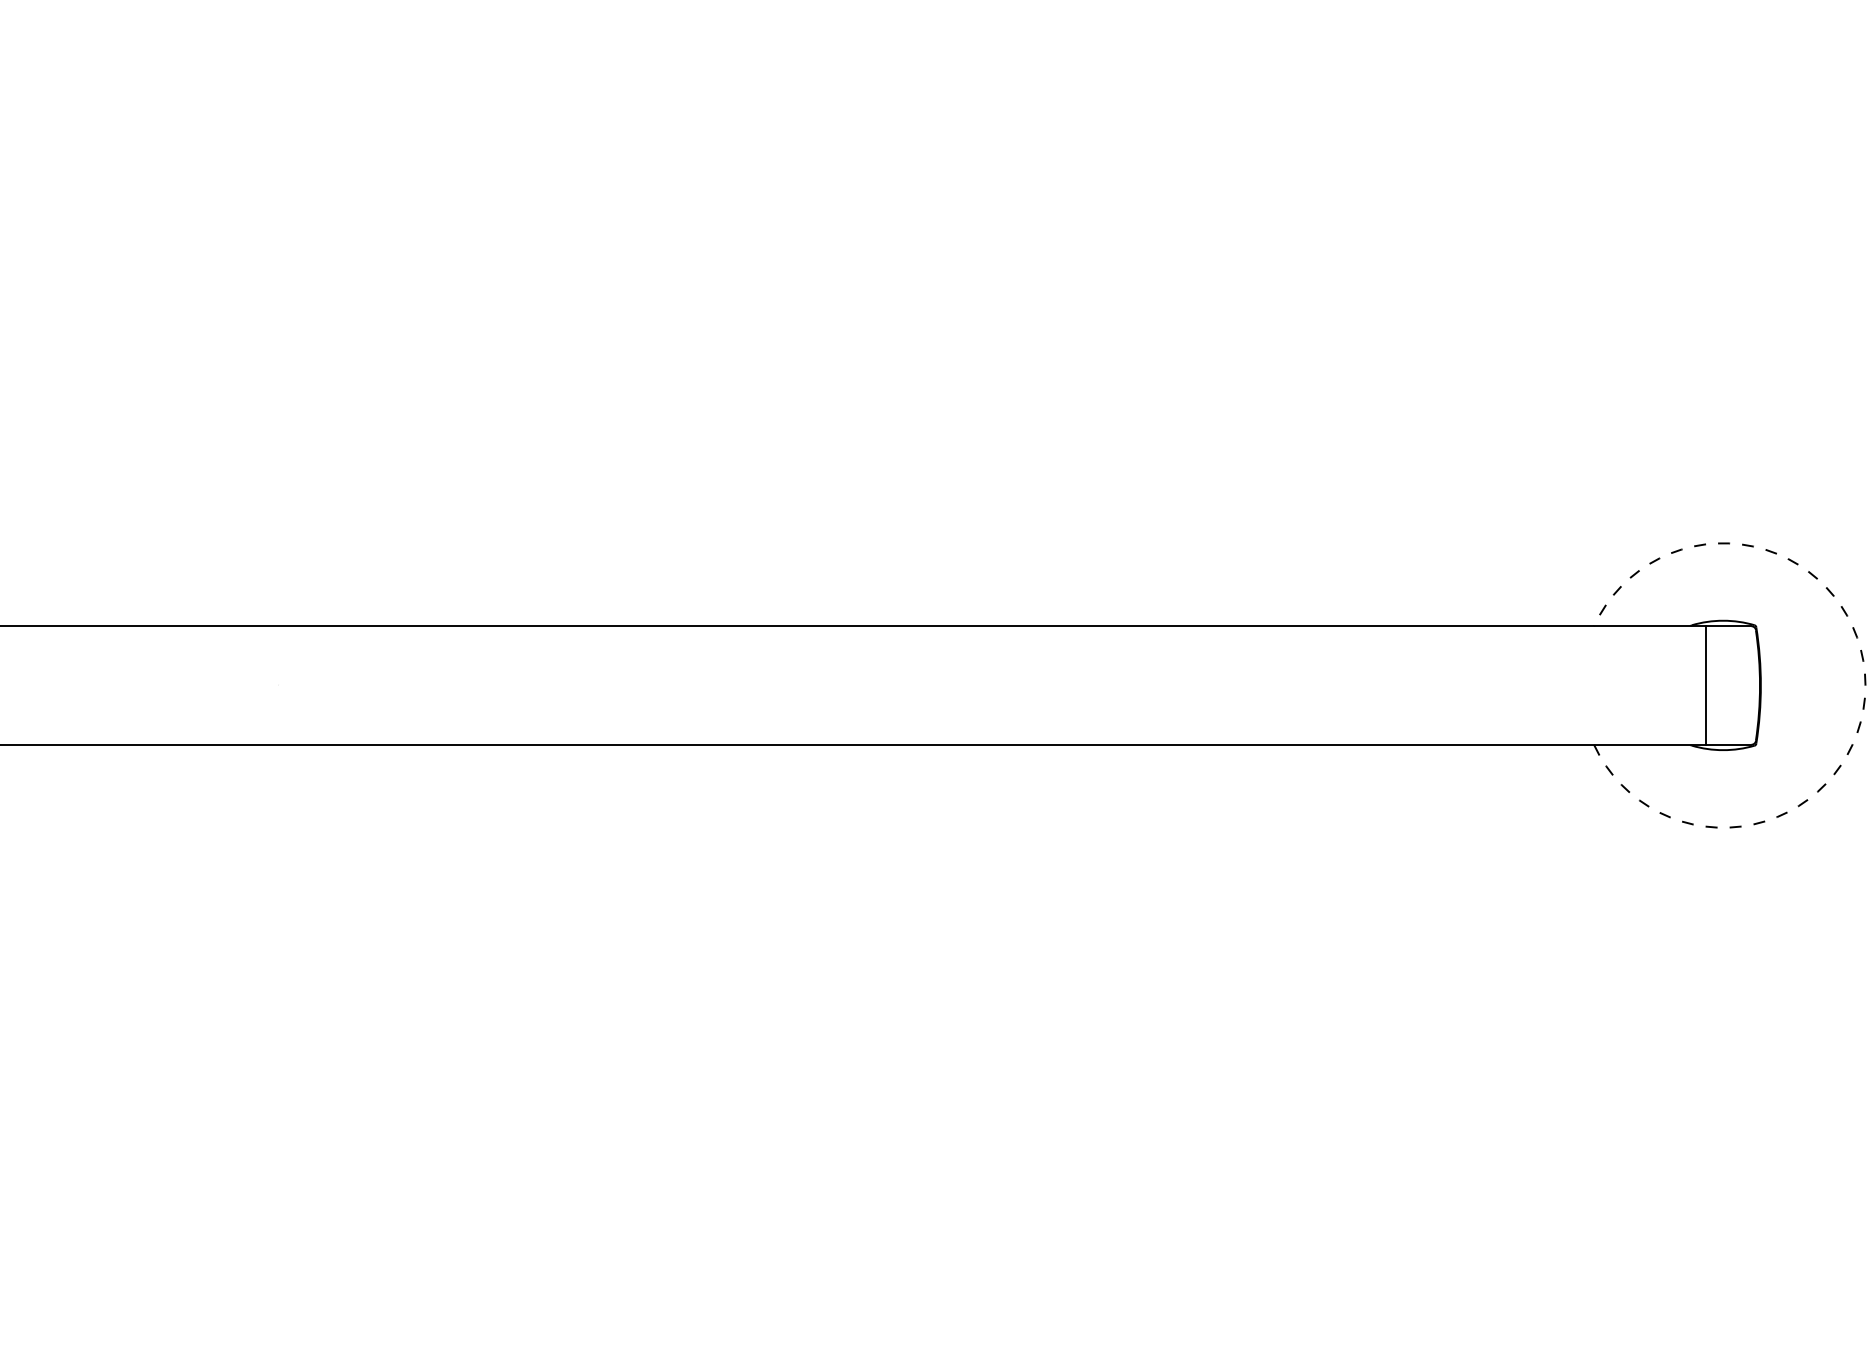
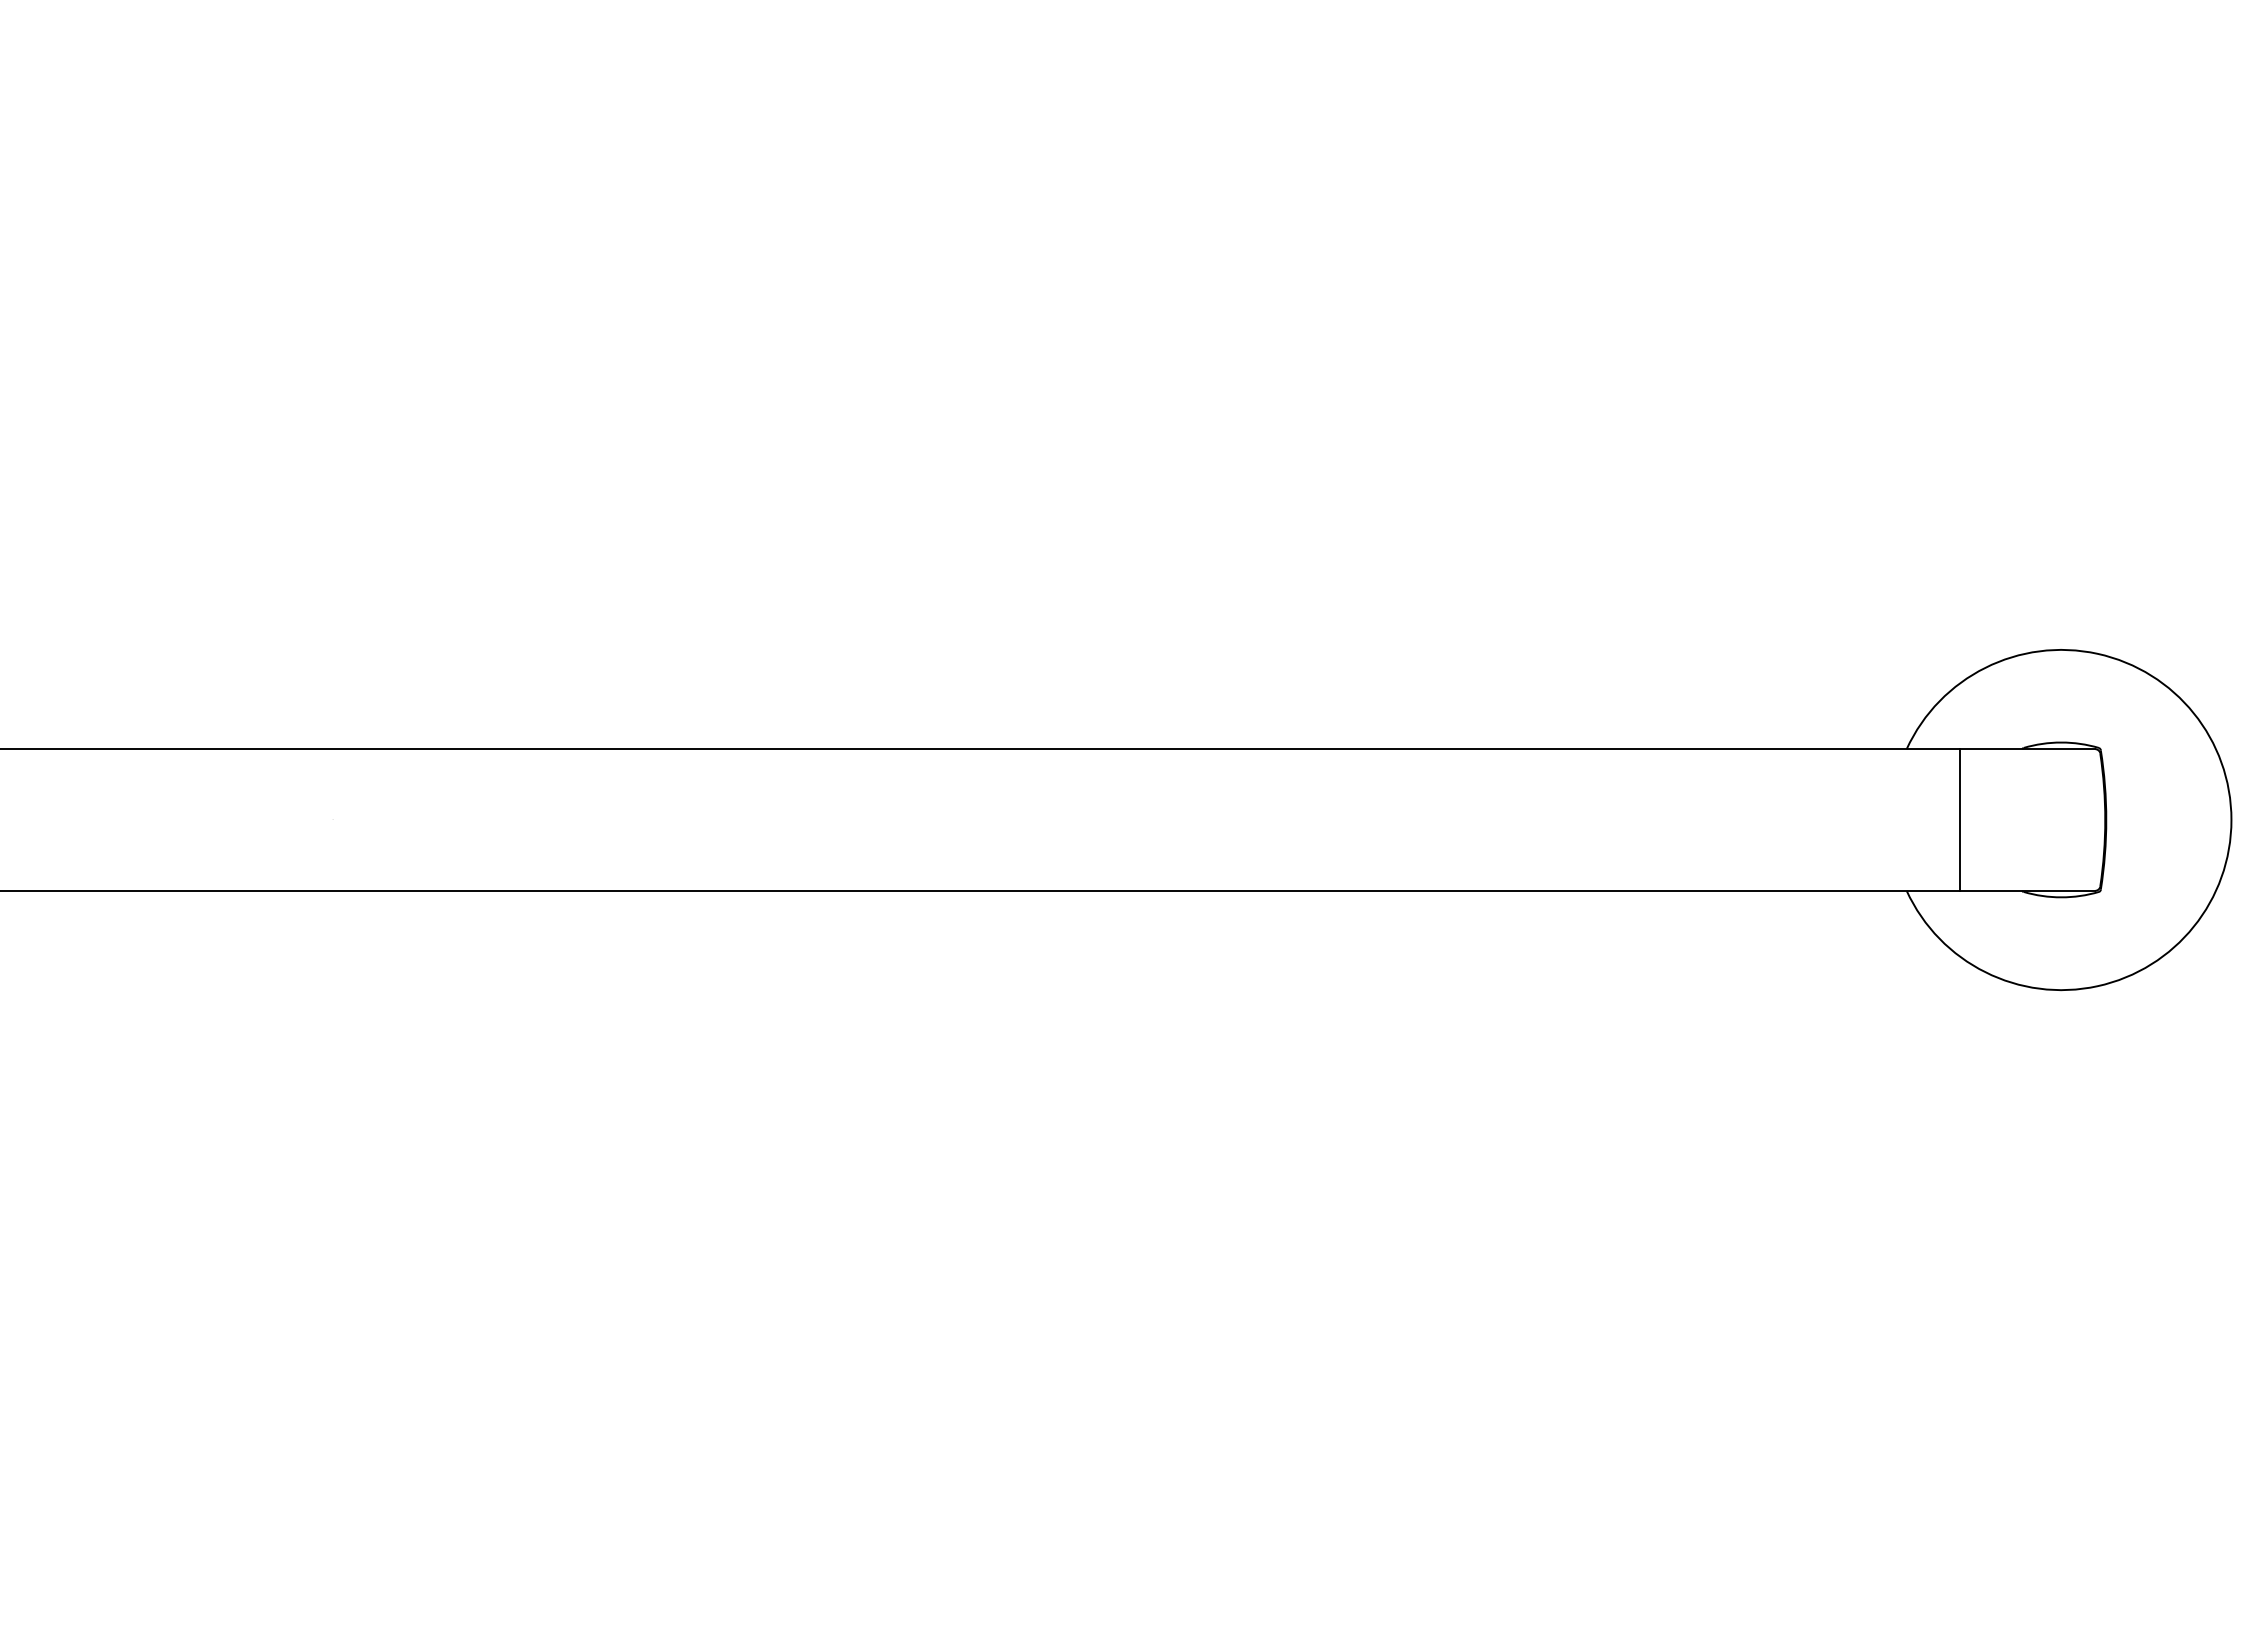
line: (1705, 685) -> (1960, 819), moved
arc: (1865, 685) -> (2231, 820), dashed -> solid

